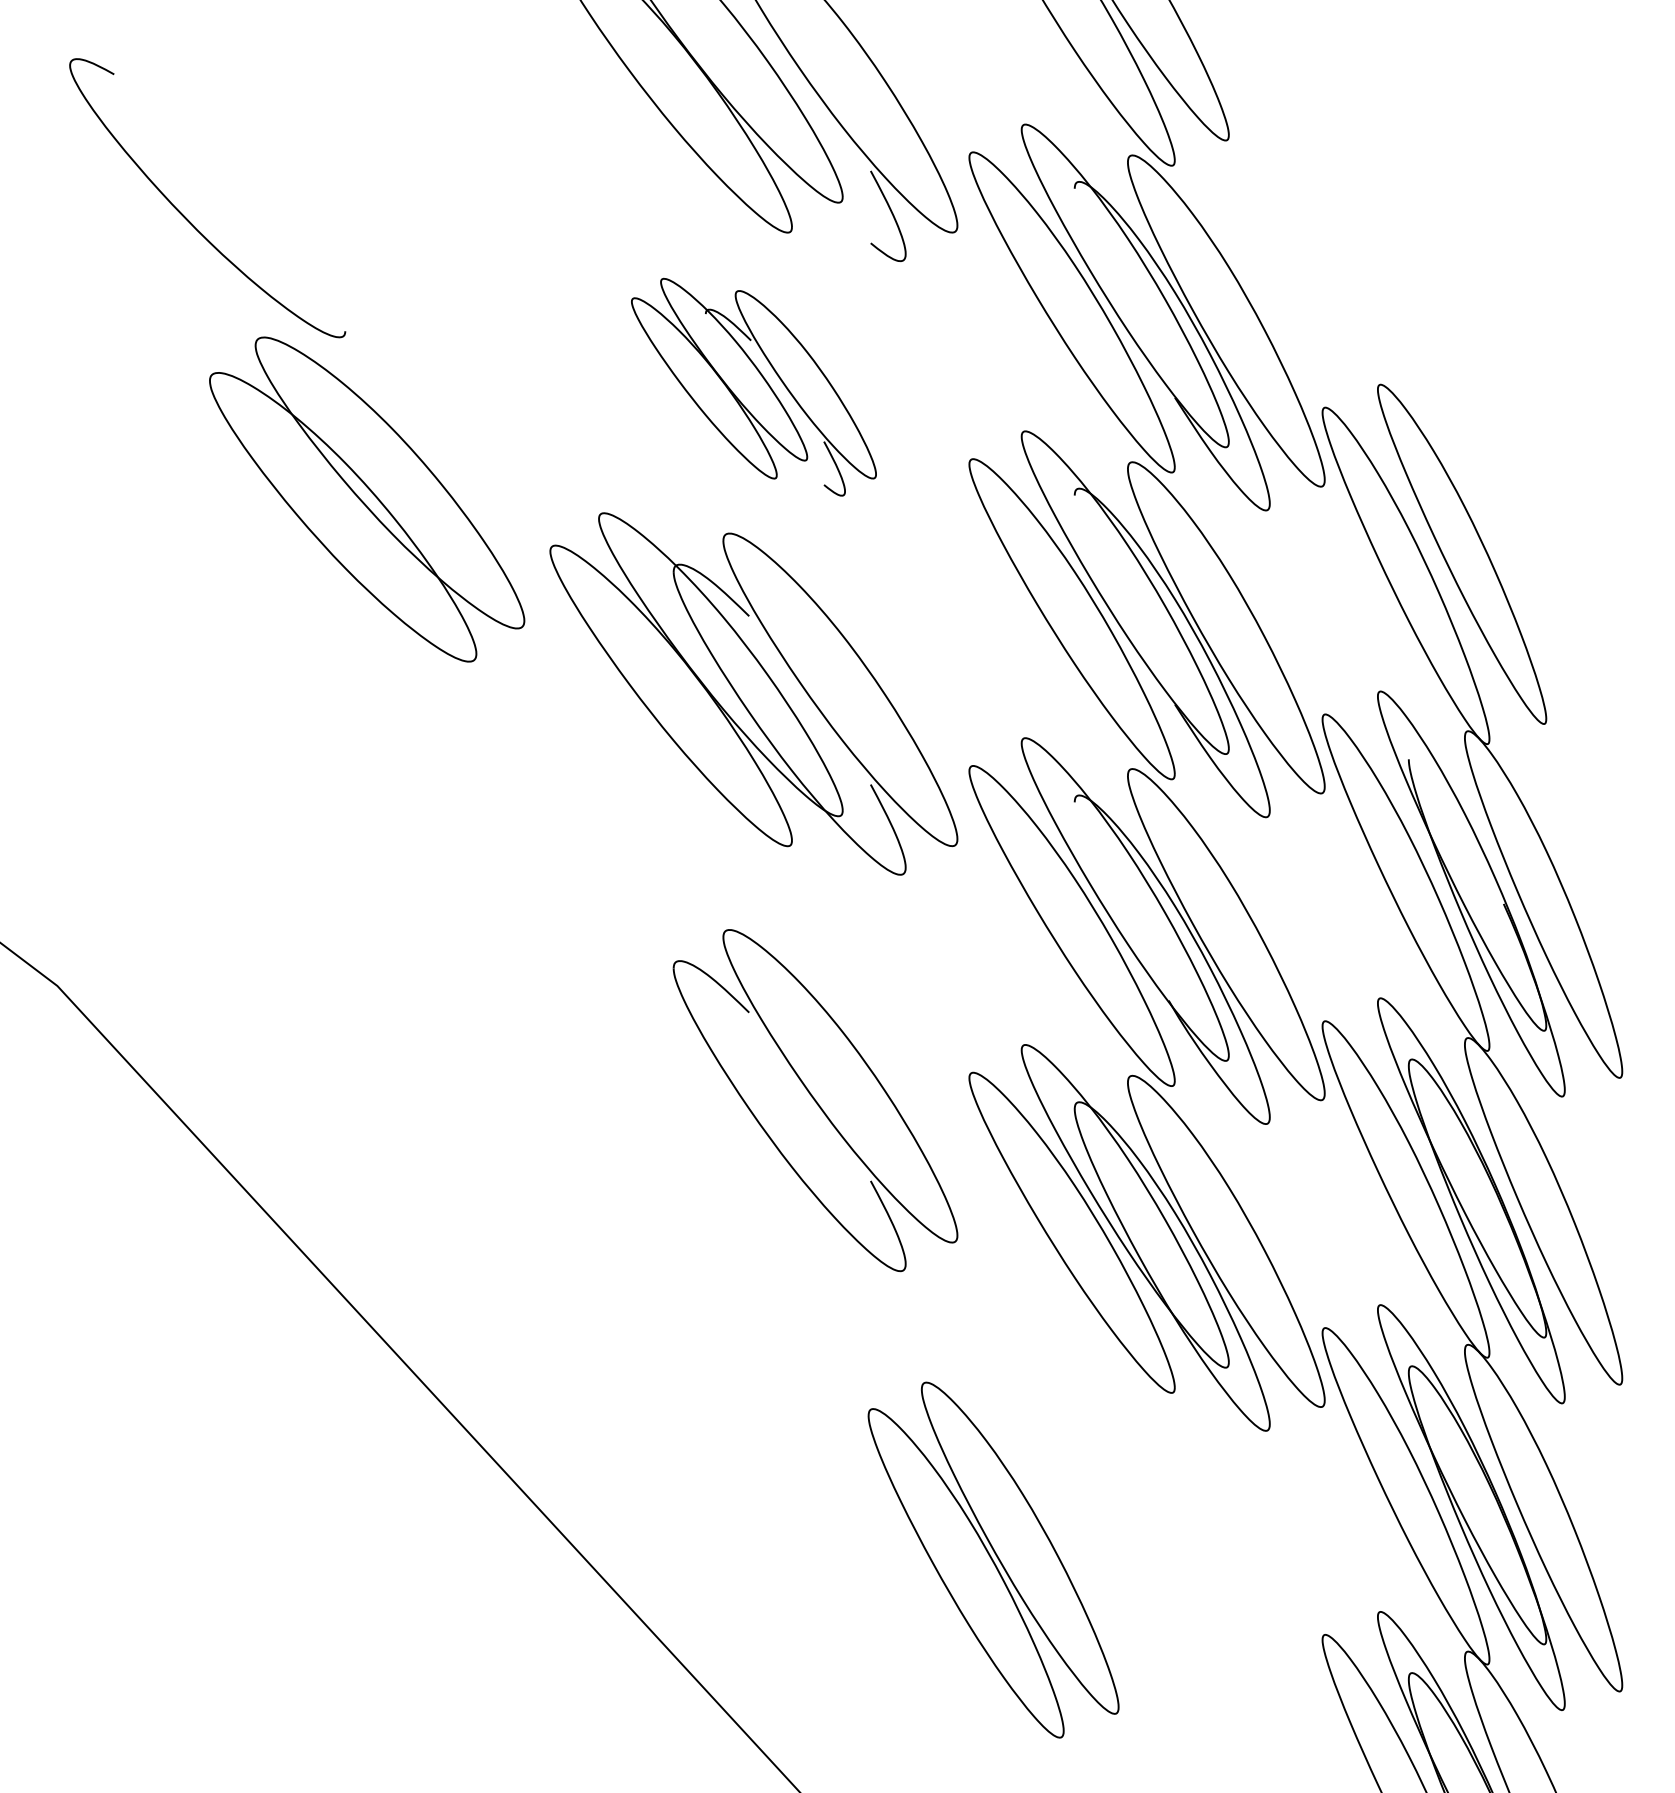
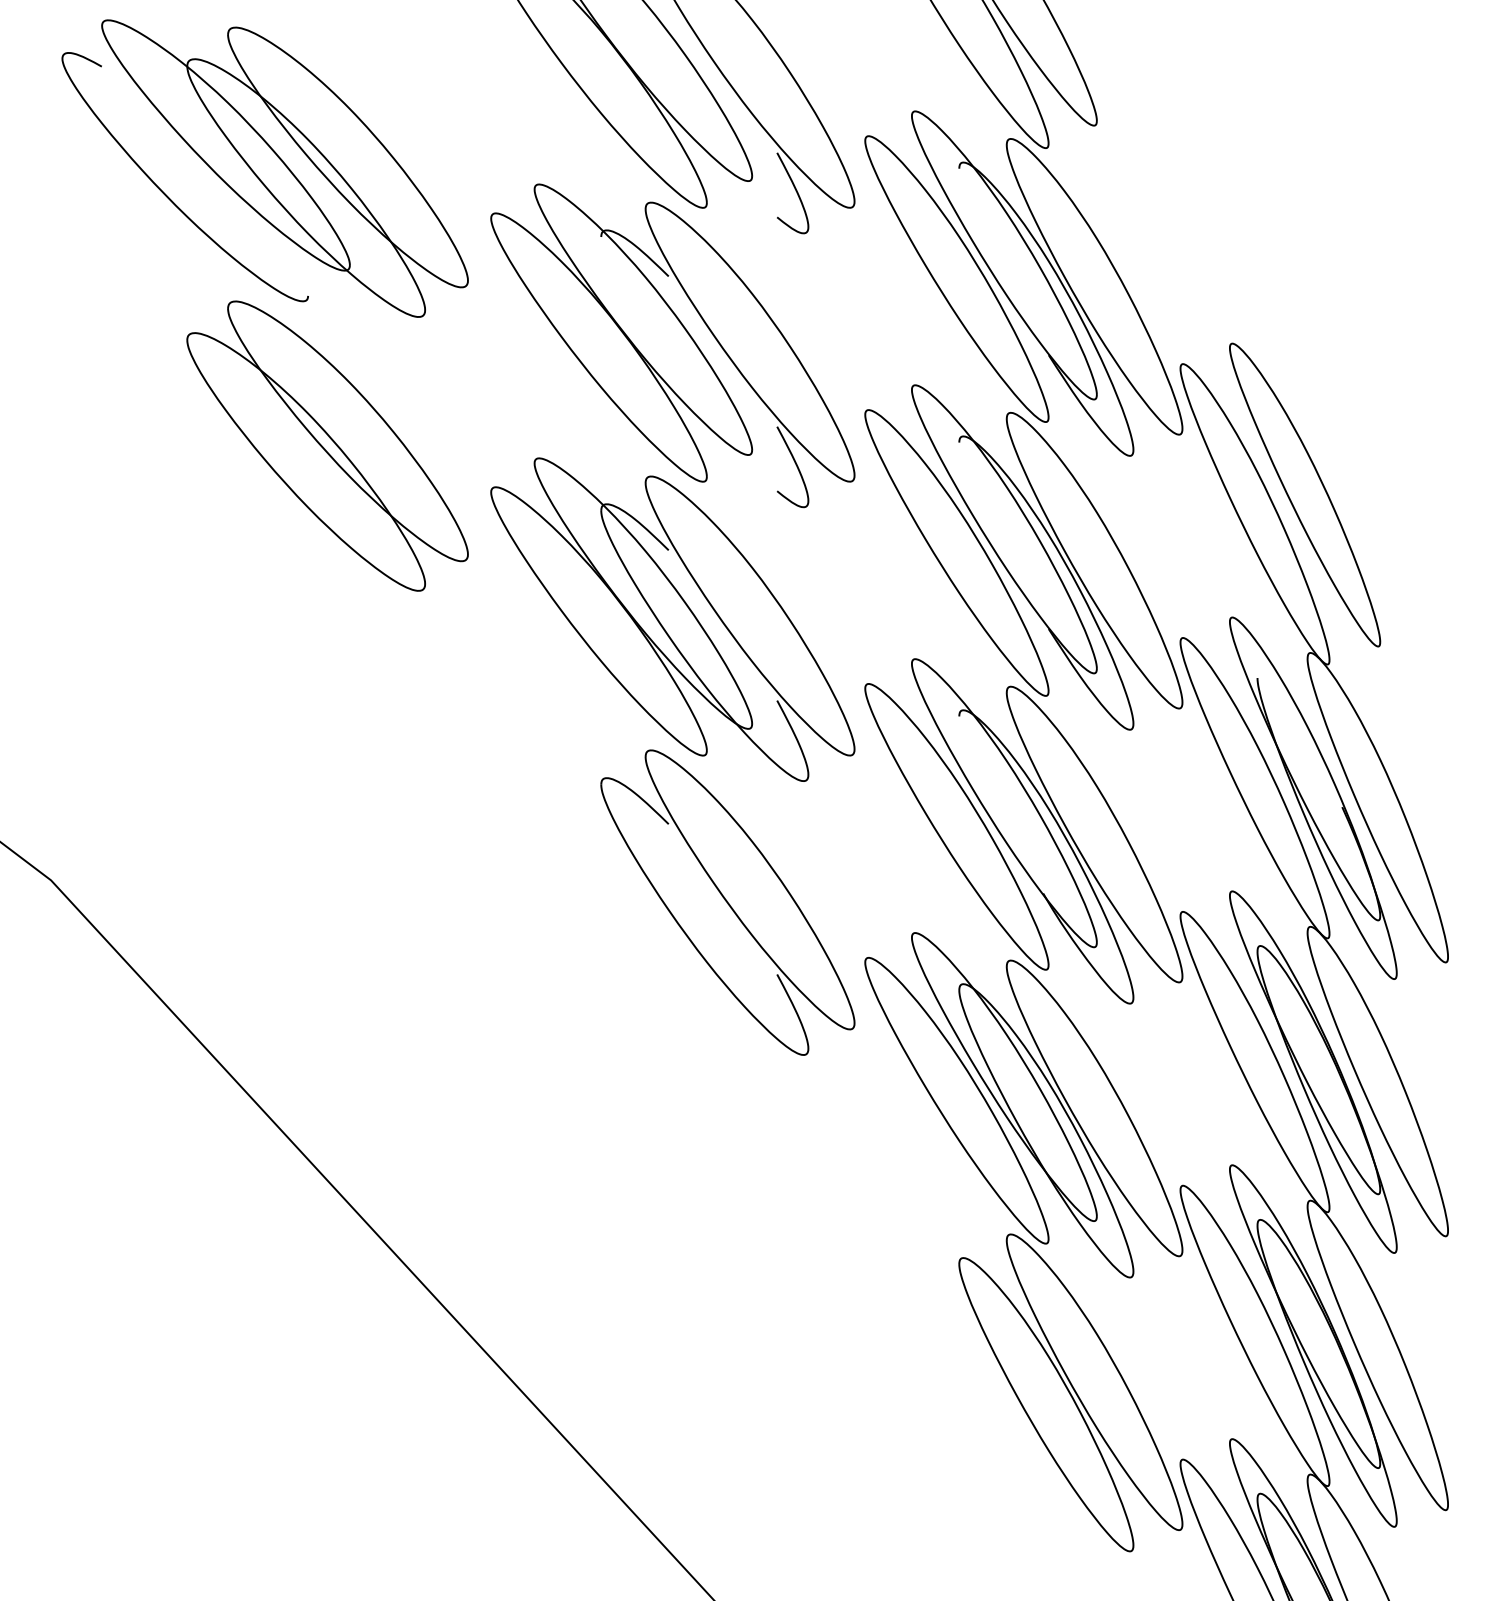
part: (318, 188) -> (284, 168), added
part: (753, 386) -> (672, 345), size x1.67
part: (815, 1100) -> (727, 902), moved
part: (993, 1559) -> (1070, 1392), moved

